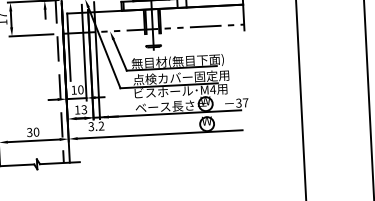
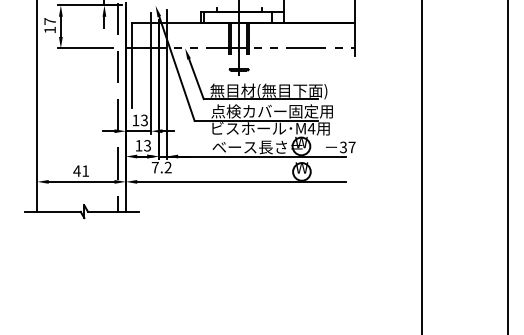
text: (80, 89) -> (143, 120), 10 -> 13
text: (90, 126) -> (154, 167), 3.2 -> 7.2
text: (33, 131) -> (81, 170), 30 -> 41

